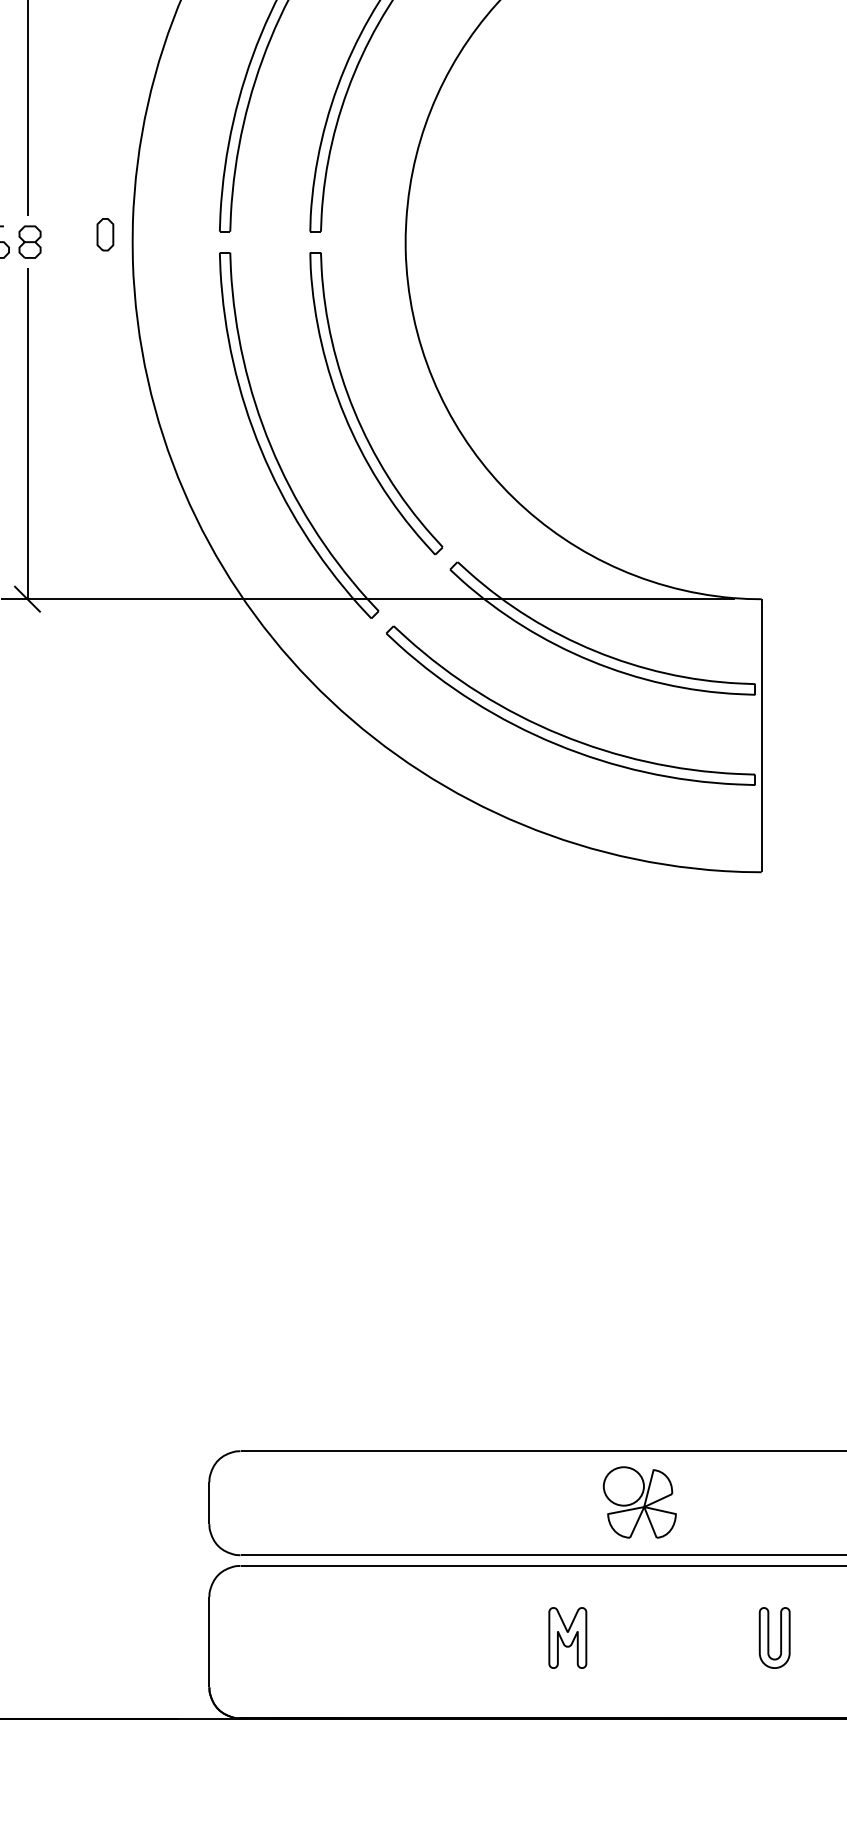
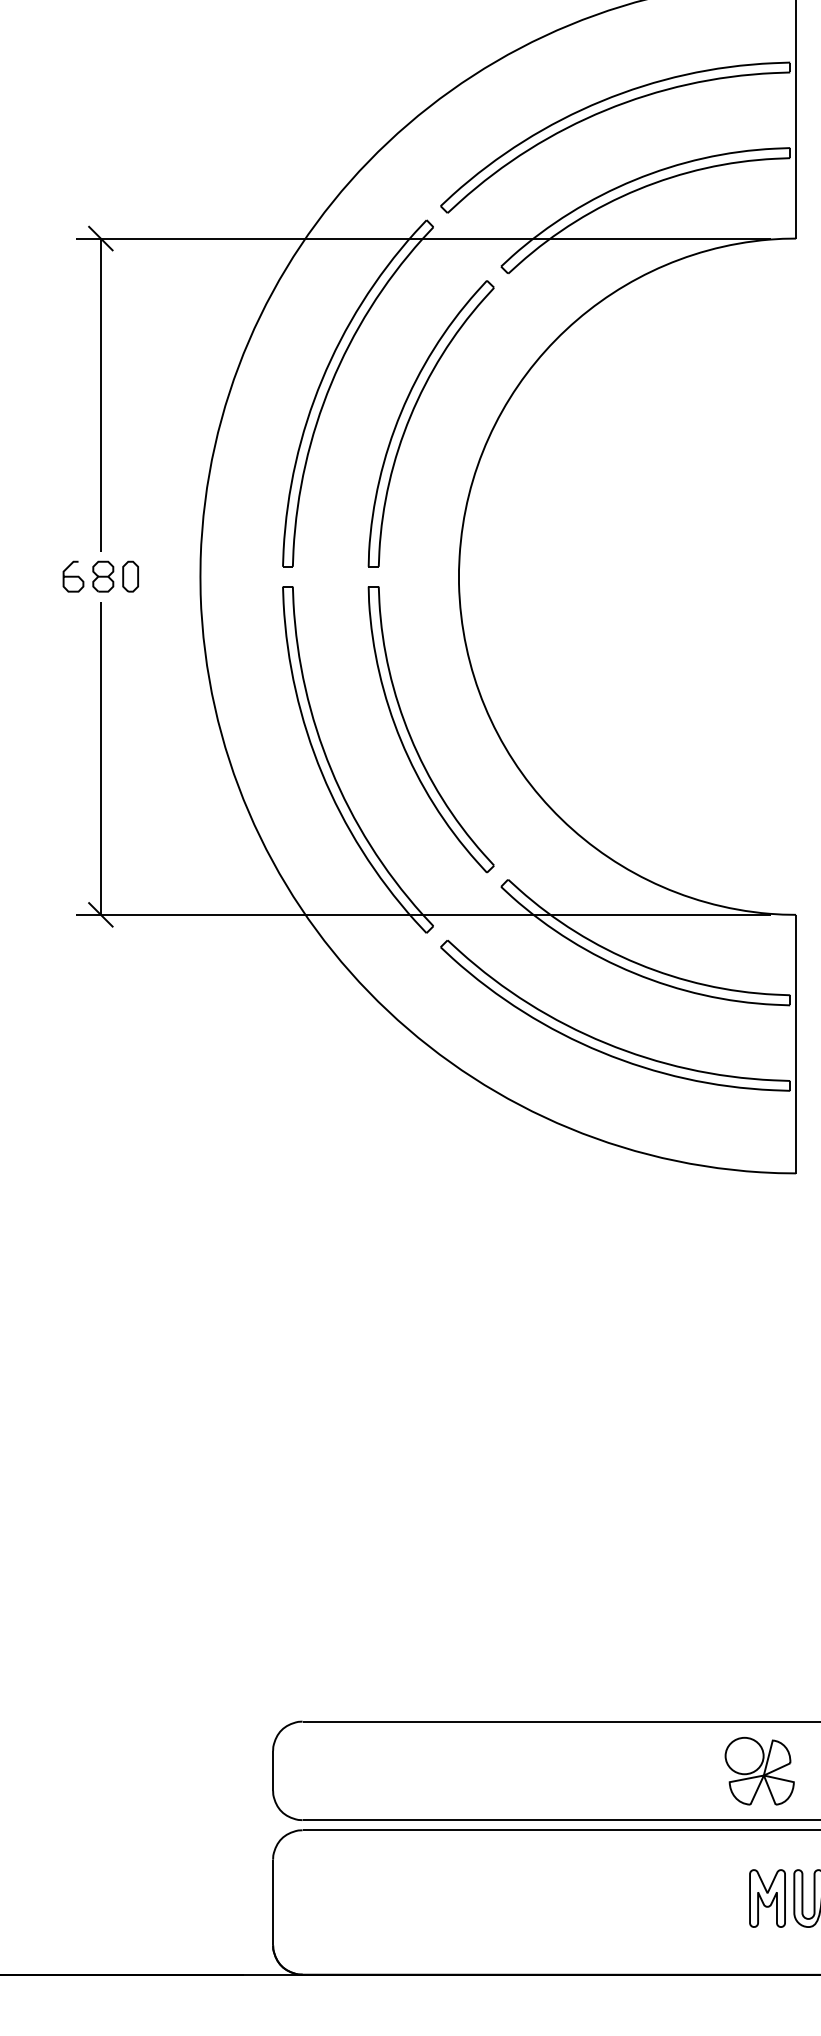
part: (105, 234) -> (130, 576), moved
part: (639, 1501) -> (759, 1770), moved
part: (567, 1637) -> (767, 1898), moved

